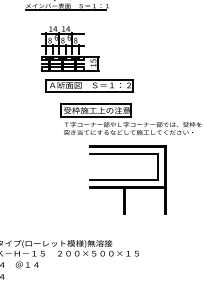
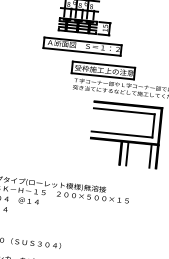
part: (89, 85) -> (83, 46), moved
line: (132, 200) -> (127, 153), added
line: (158, 200) -> (150, 155), added

